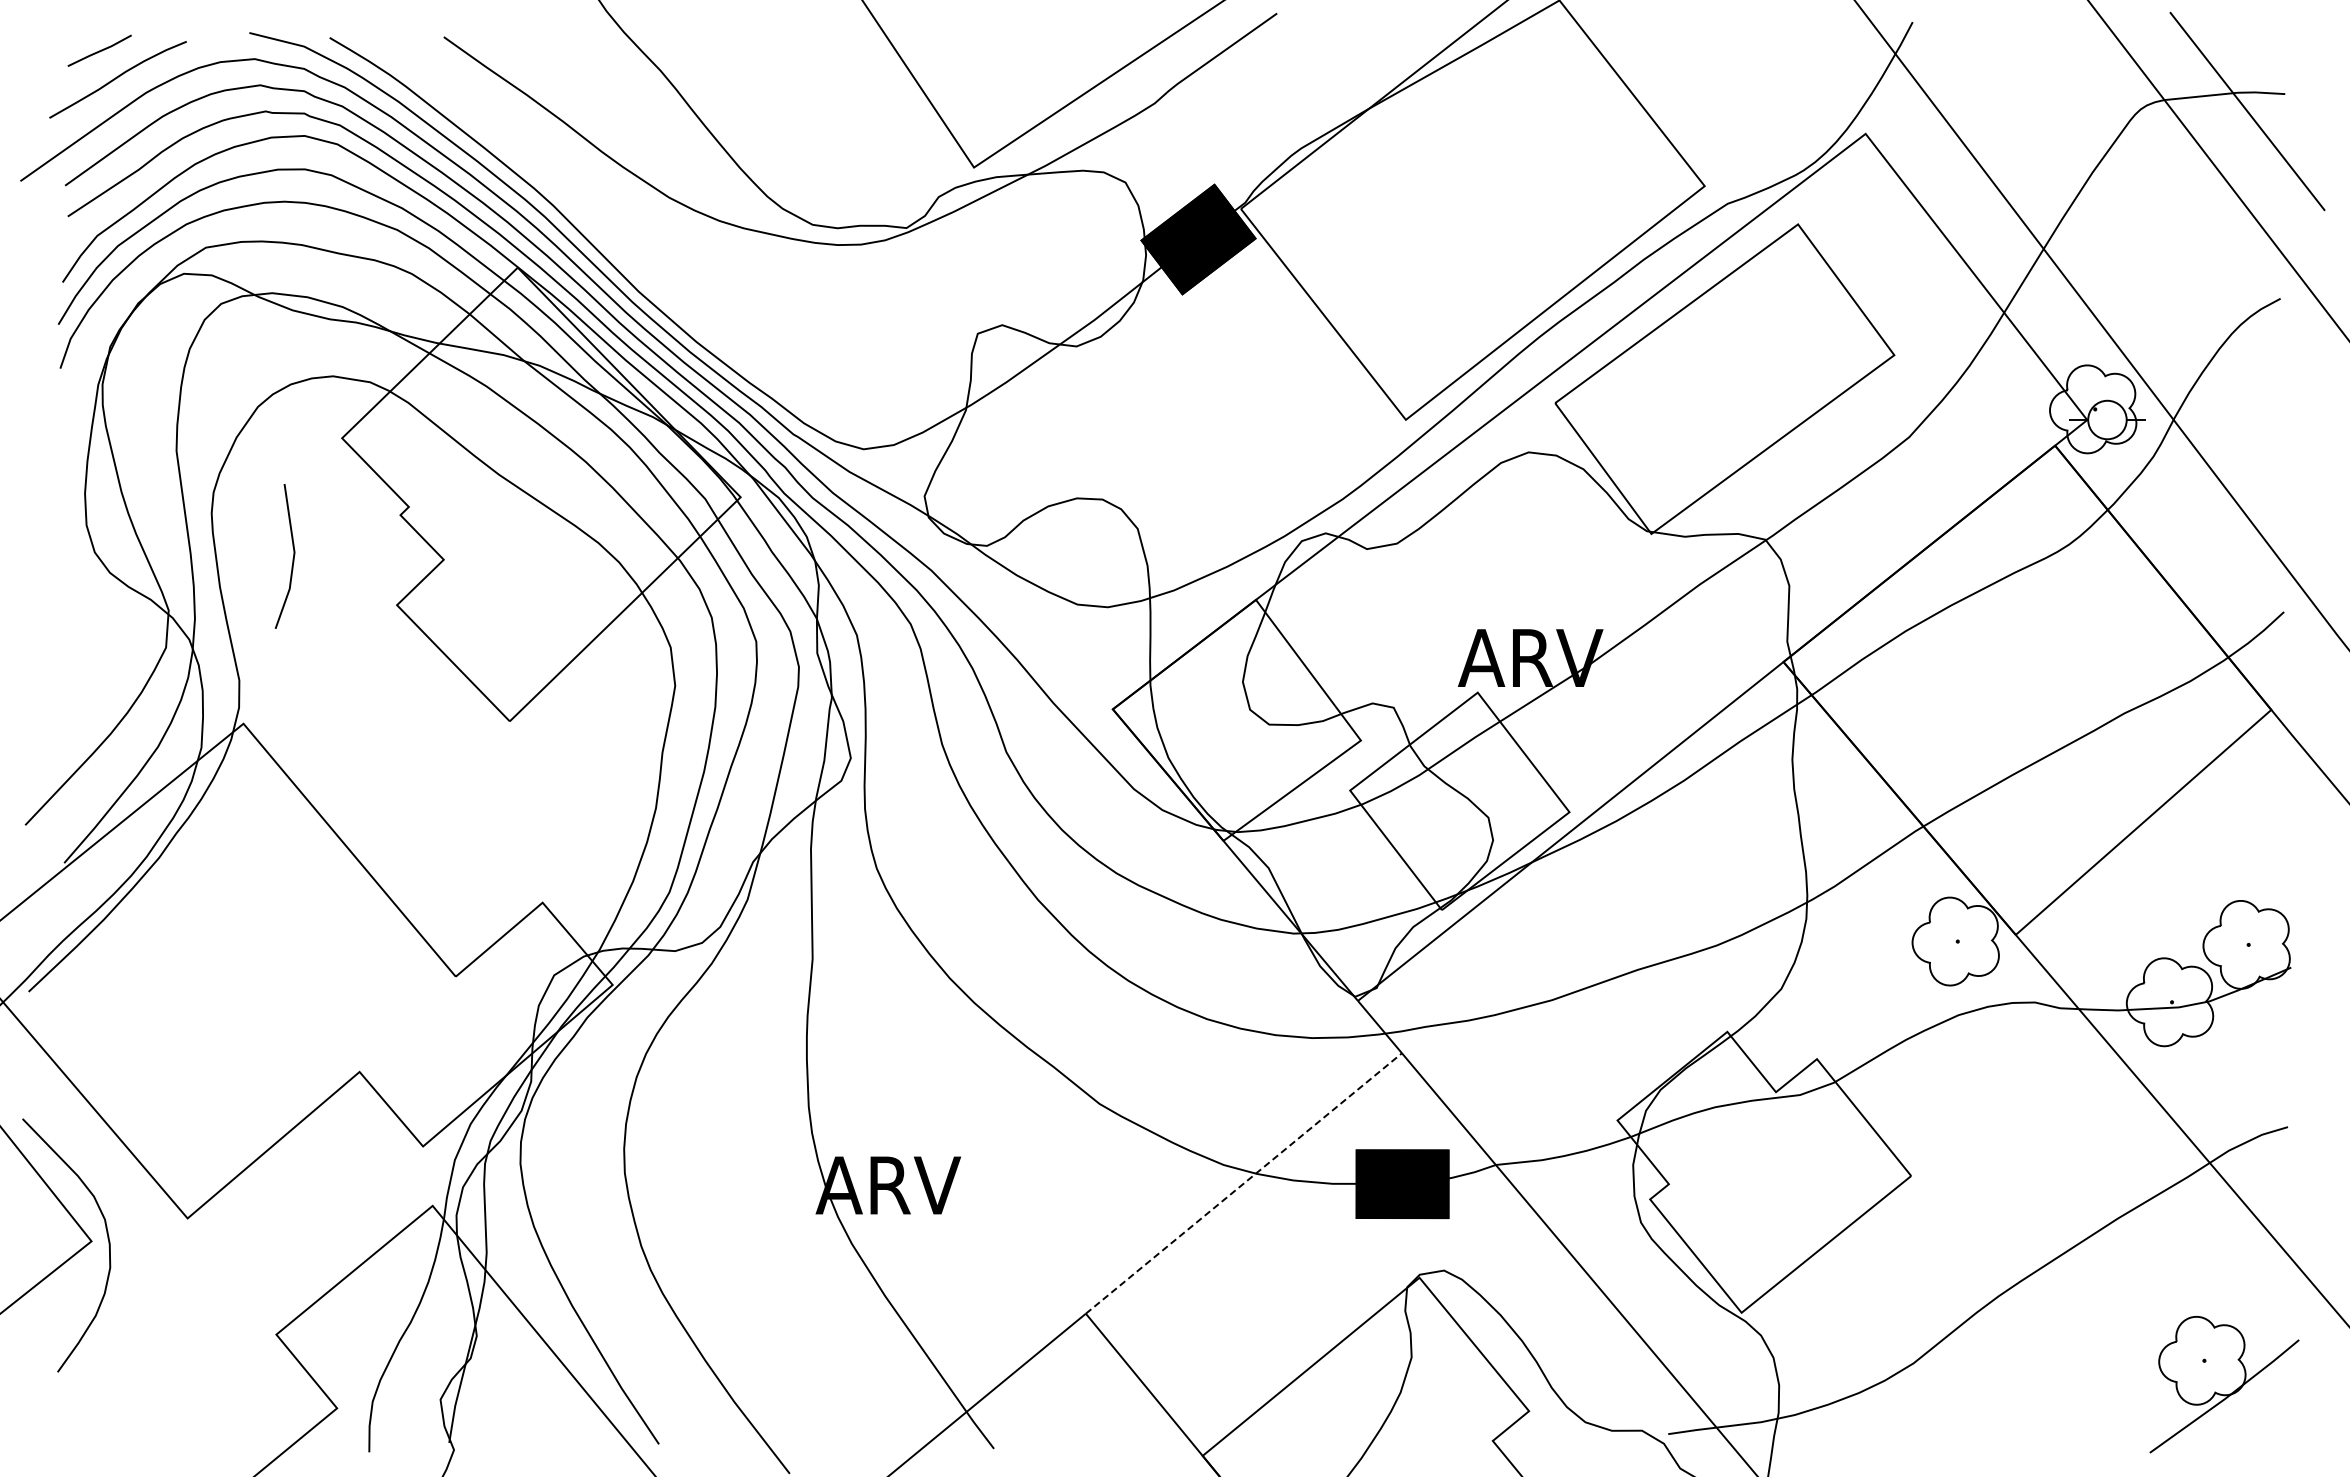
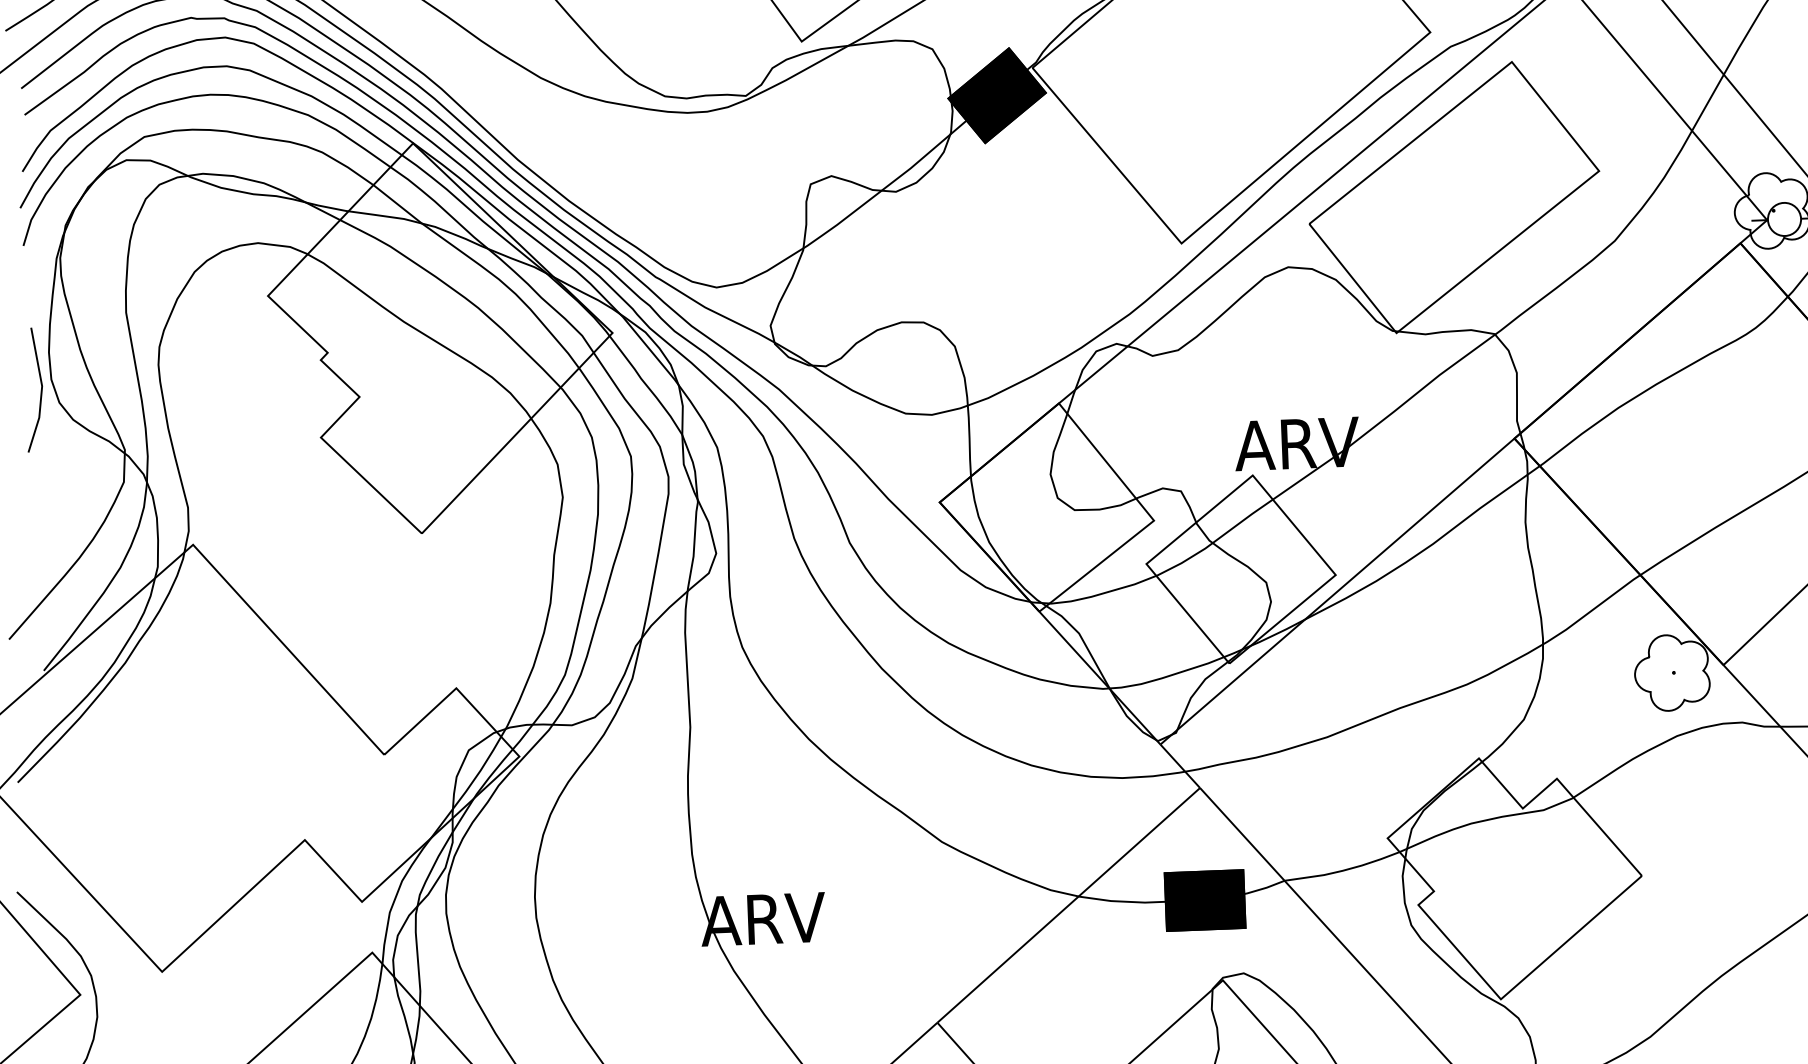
line: (292, 558) -> (40, 391), moved
line: (1243, 1183) -> (1068, 905), dashed -> solid

